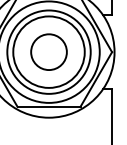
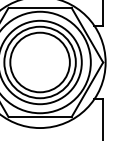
circle: (48, 51) -> (39, 61), size x1.67

